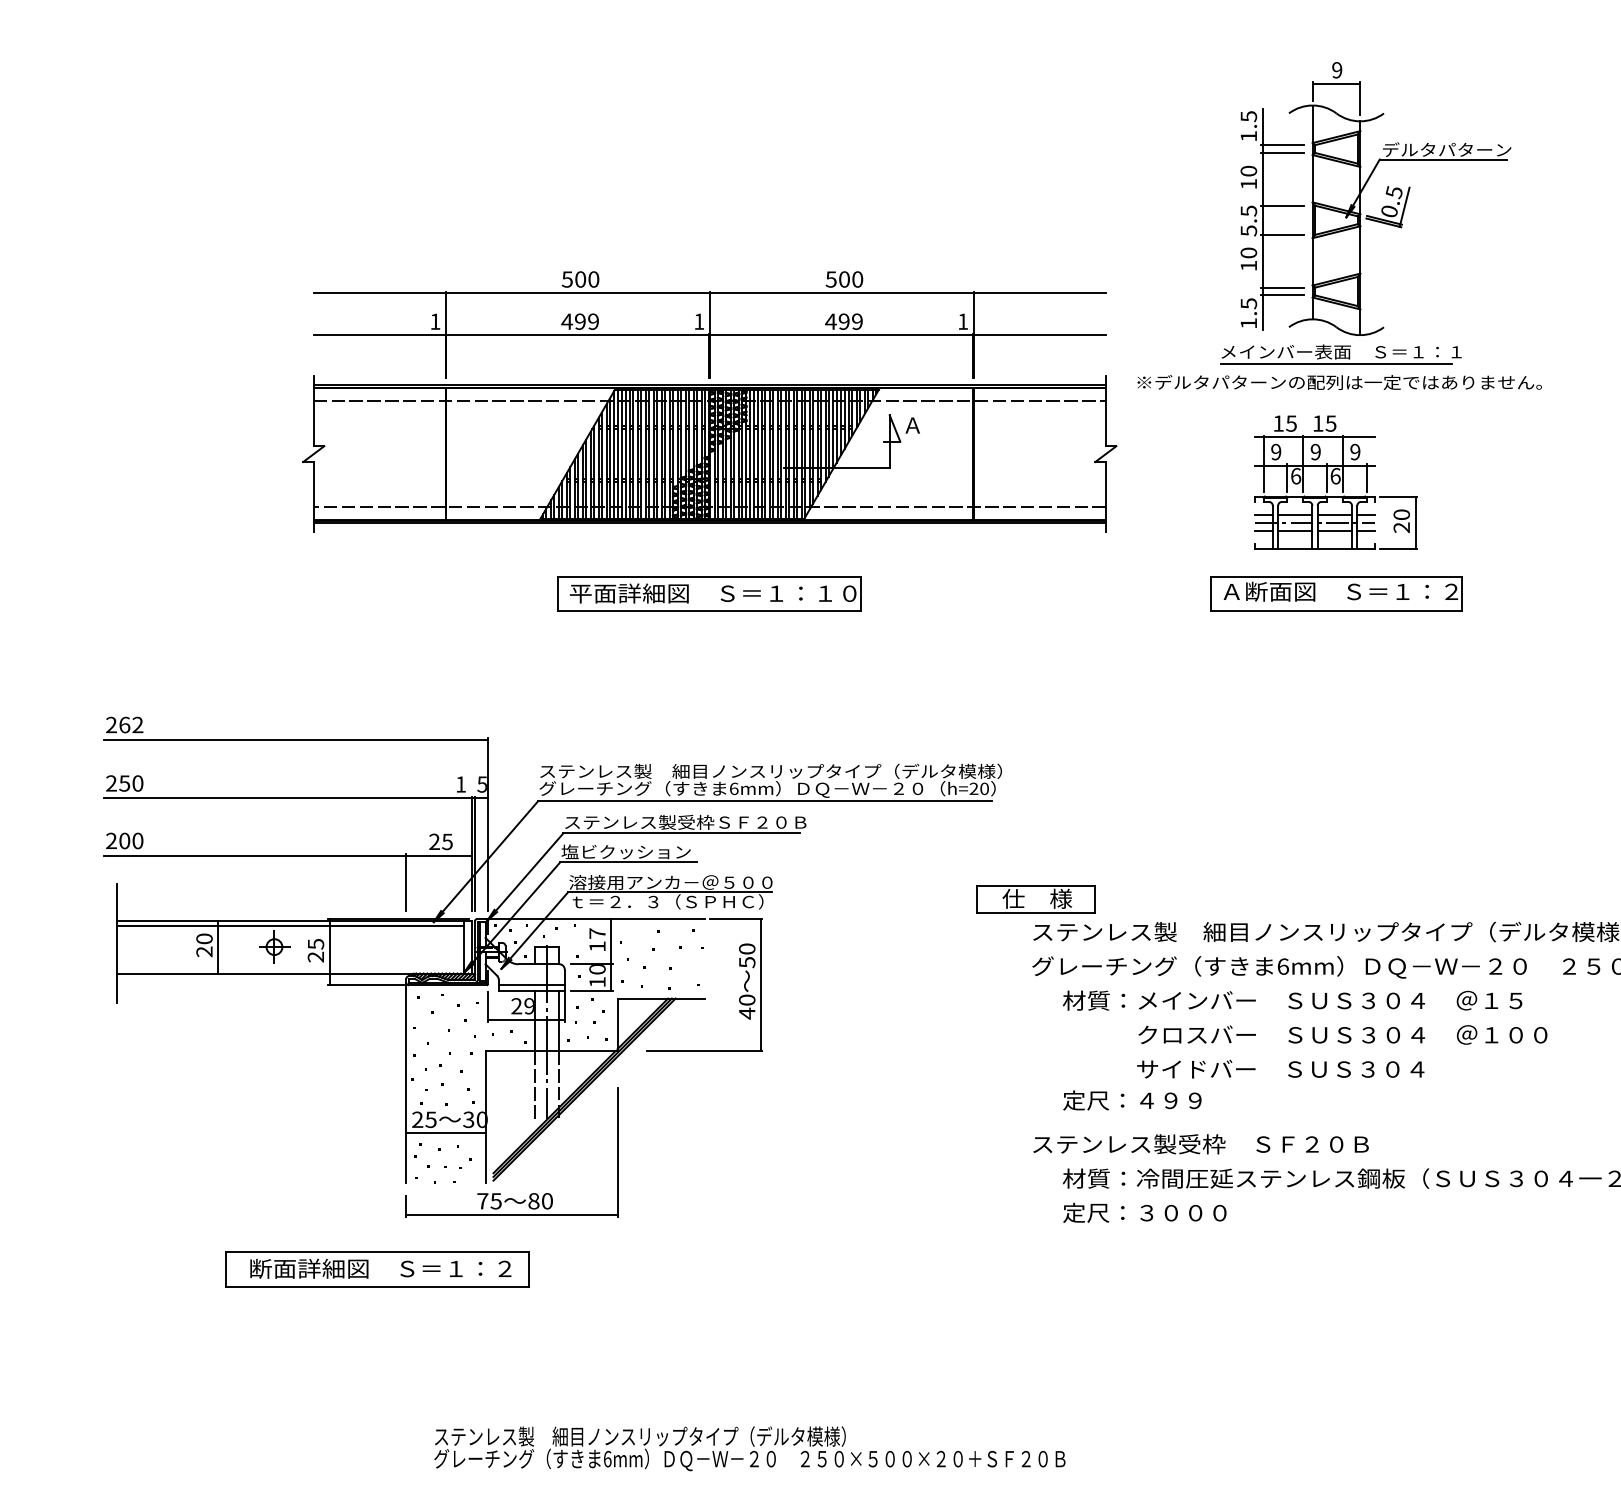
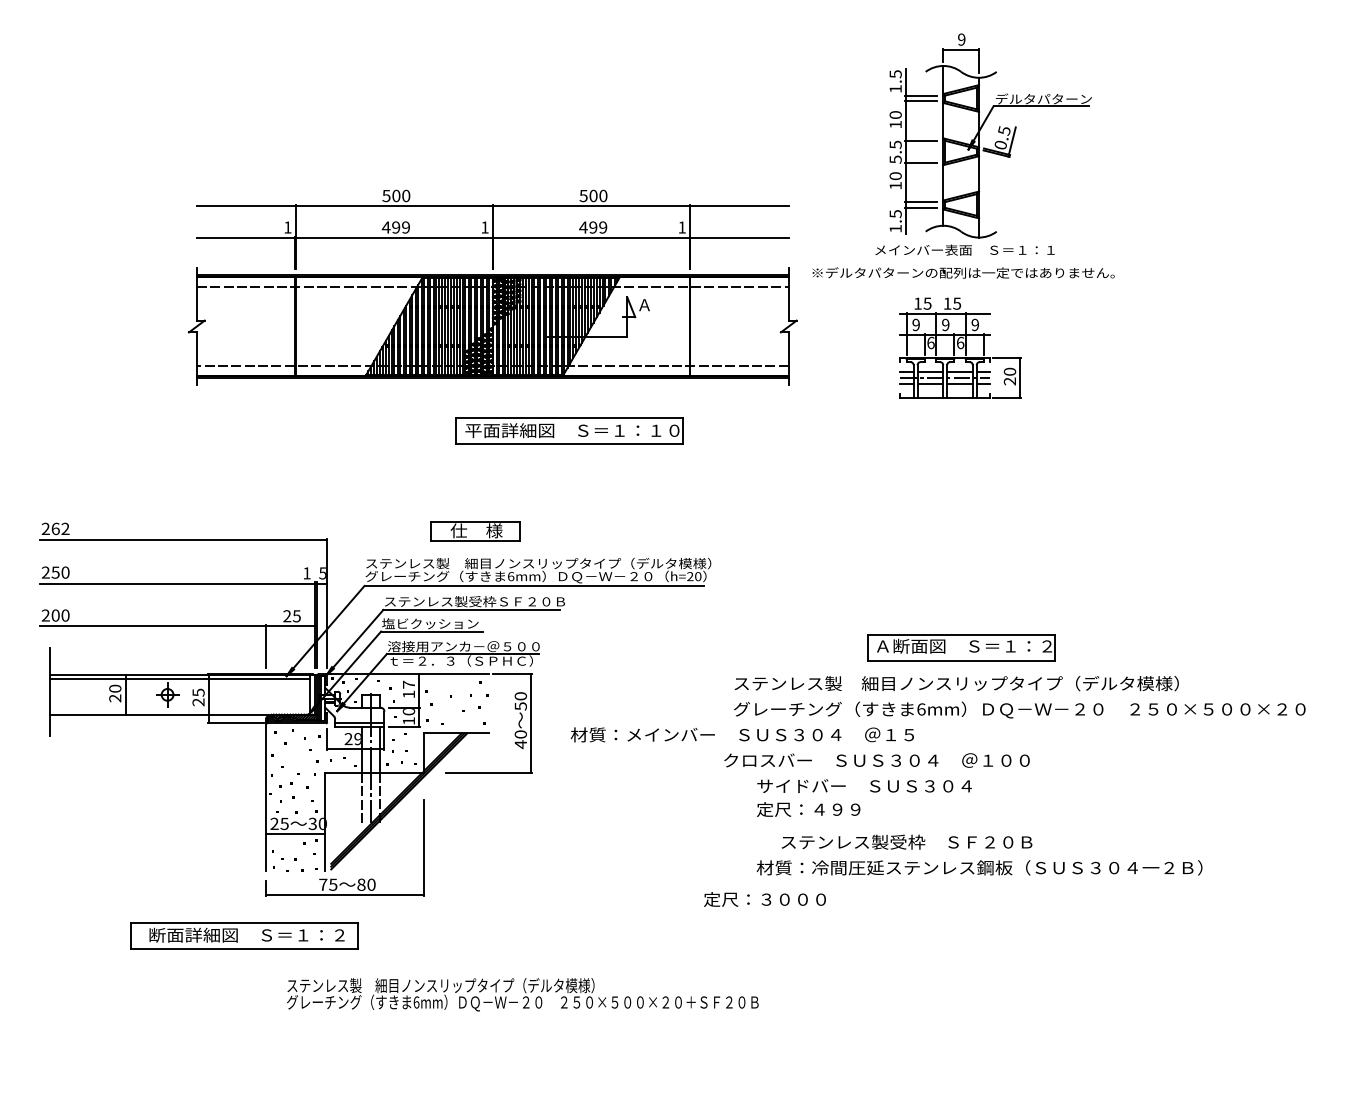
line: (1335, 364) -> (960, 259), removed
part: (709, 593) -> (569, 430), moved
part: (1336, 593) -> (961, 647), moved
part: (1035, 899) -> (475, 531), moved
text: (1291, 1000) -> (741, 734), moved
text: (1342, 1034) -> (876, 760), moved
text: (1280, 1068) -> (864, 785), moved
text: (1200, 1143) -> (906, 841), moved
text: (1144, 1212) -> (764, 899), moved
text: (749, 1448) -> (522, 994), moved

